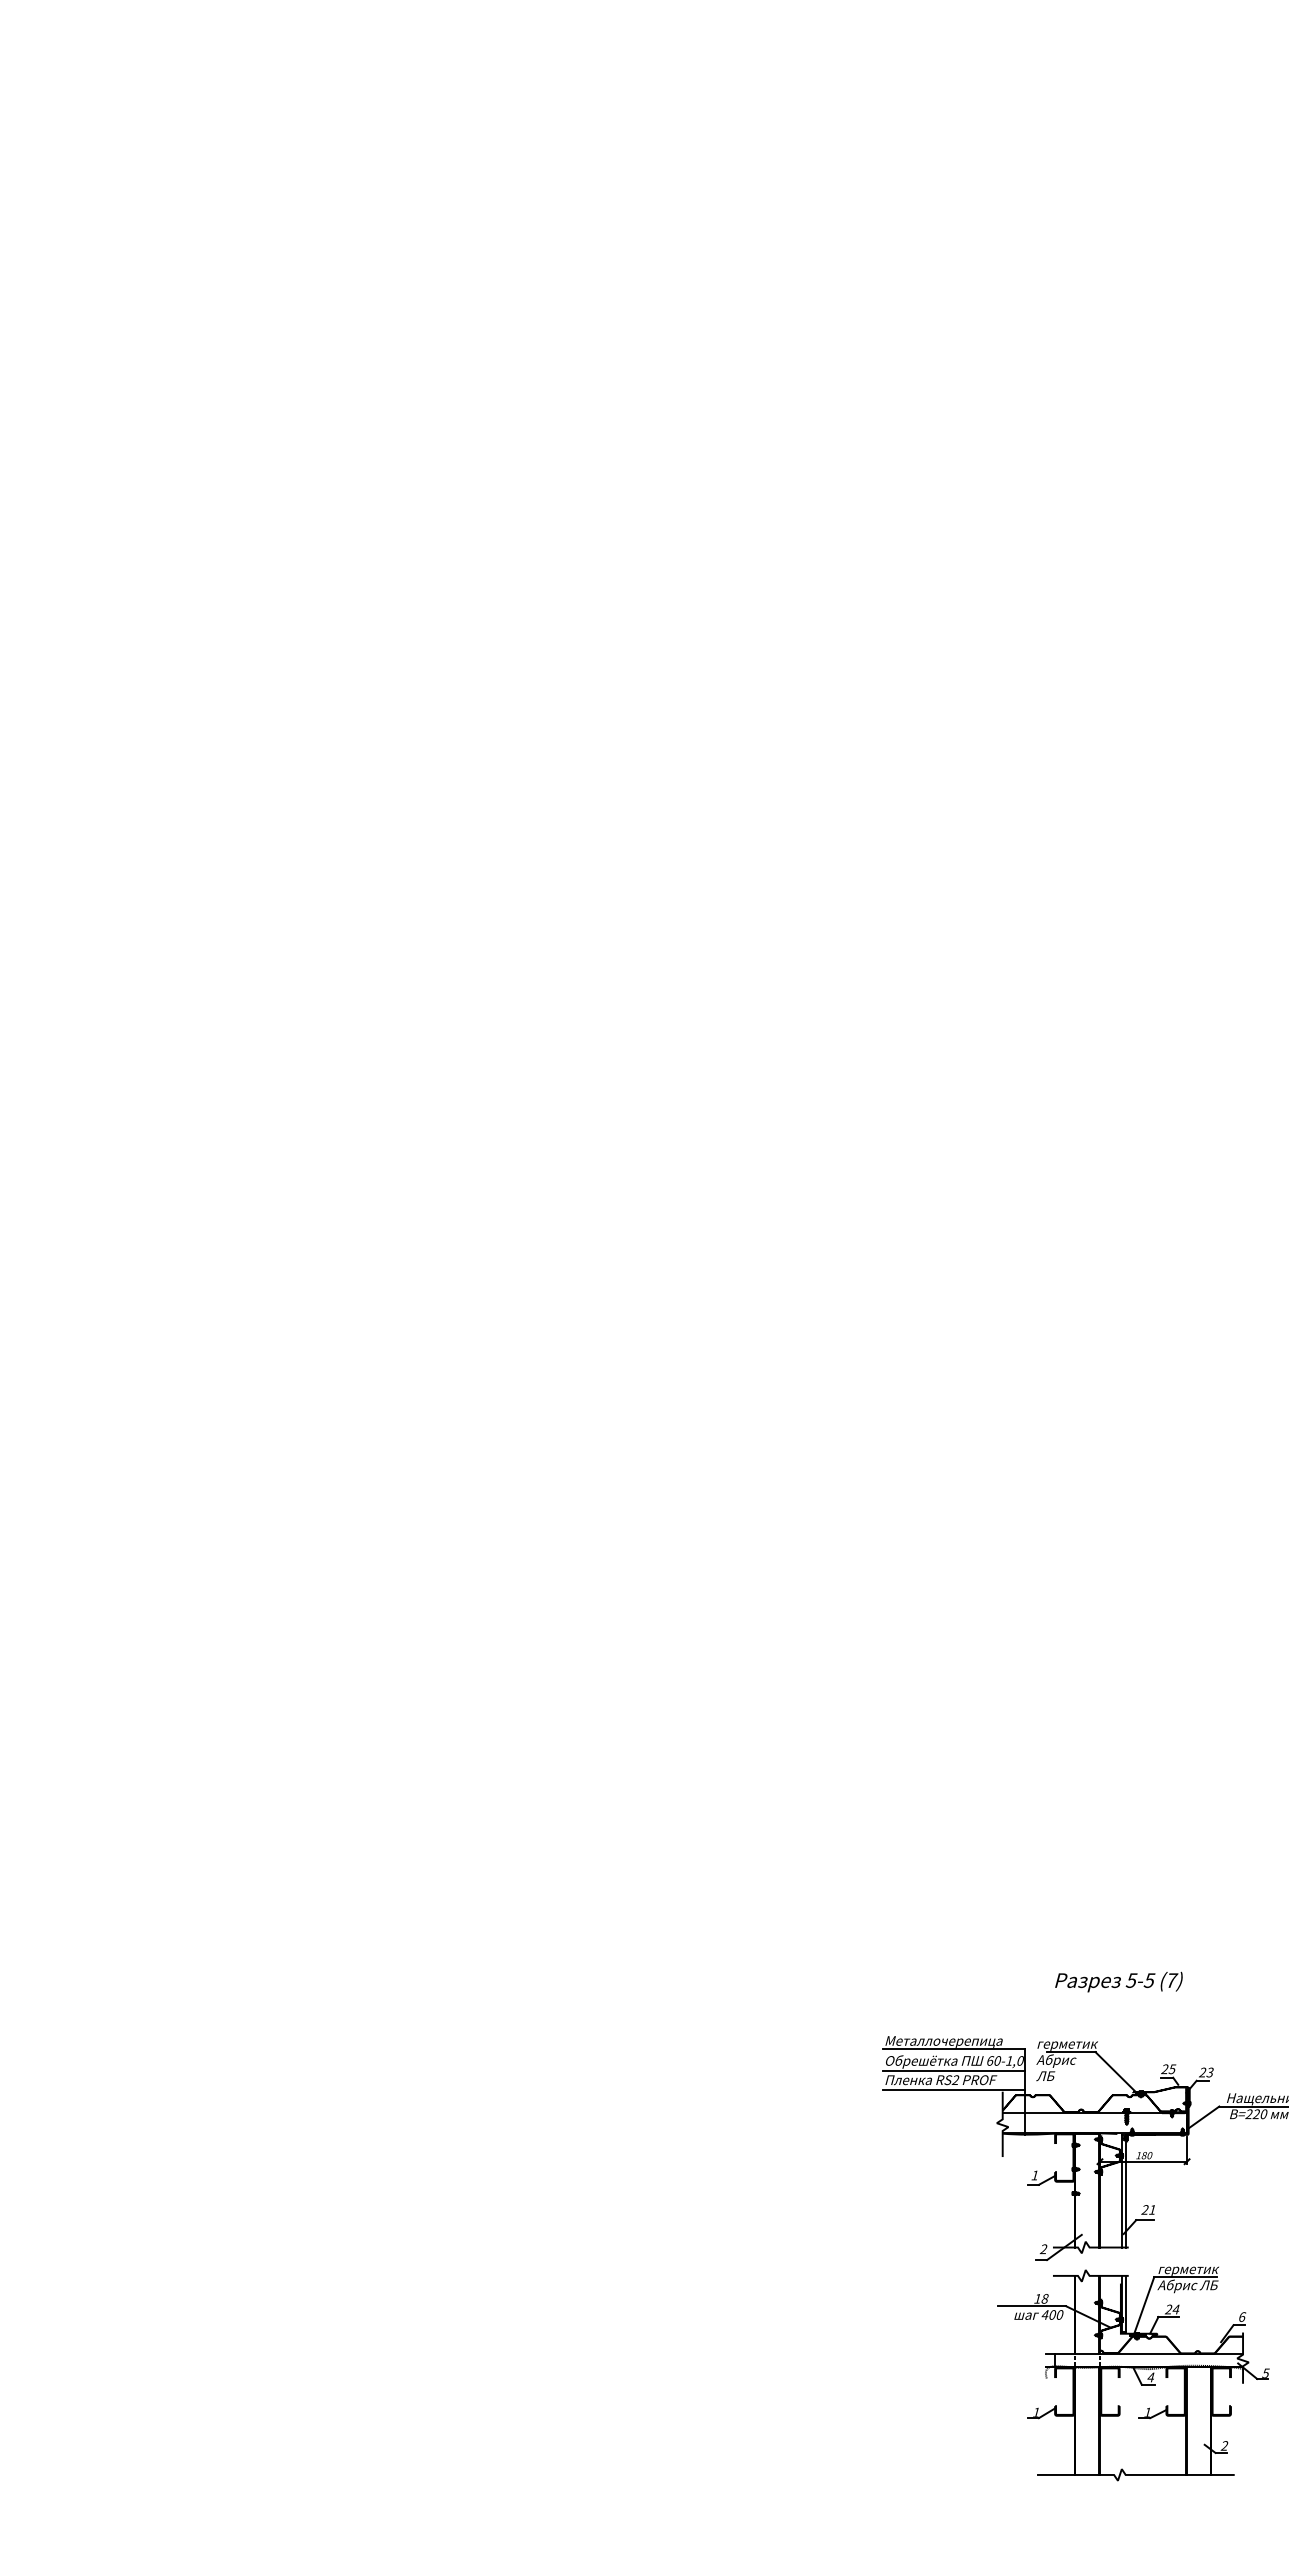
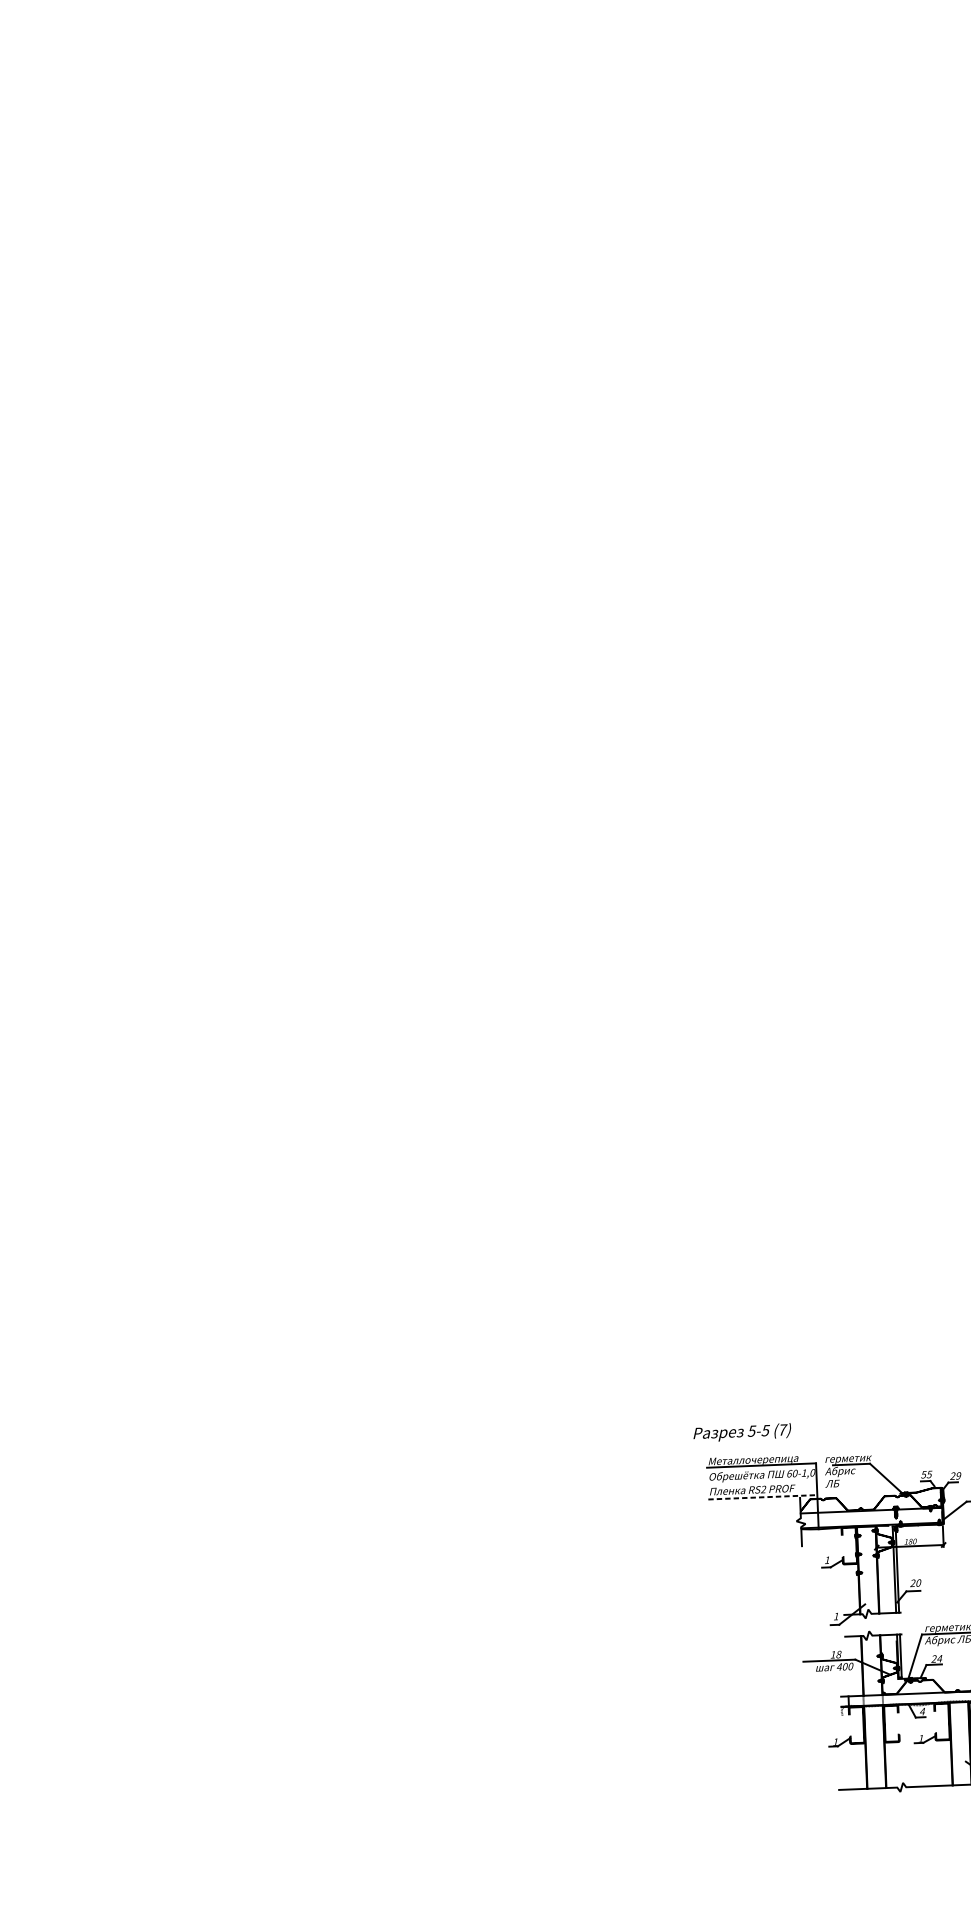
text: (1118, 1981) -> (741, 1432), moved
text: (1164, 2069) -> (923, 1474), 25 -> 55
line: (954, 2070) -> (762, 1482), removed
text: (1209, 2072) -> (958, 1475), 23 -> 29
line: (954, 2090) -> (763, 1497), solid -> dashed
text: (1152, 2209) -> (918, 1582), 21 -> 20
text: (1043, 2248) -> (836, 1616), 2 -> 1

